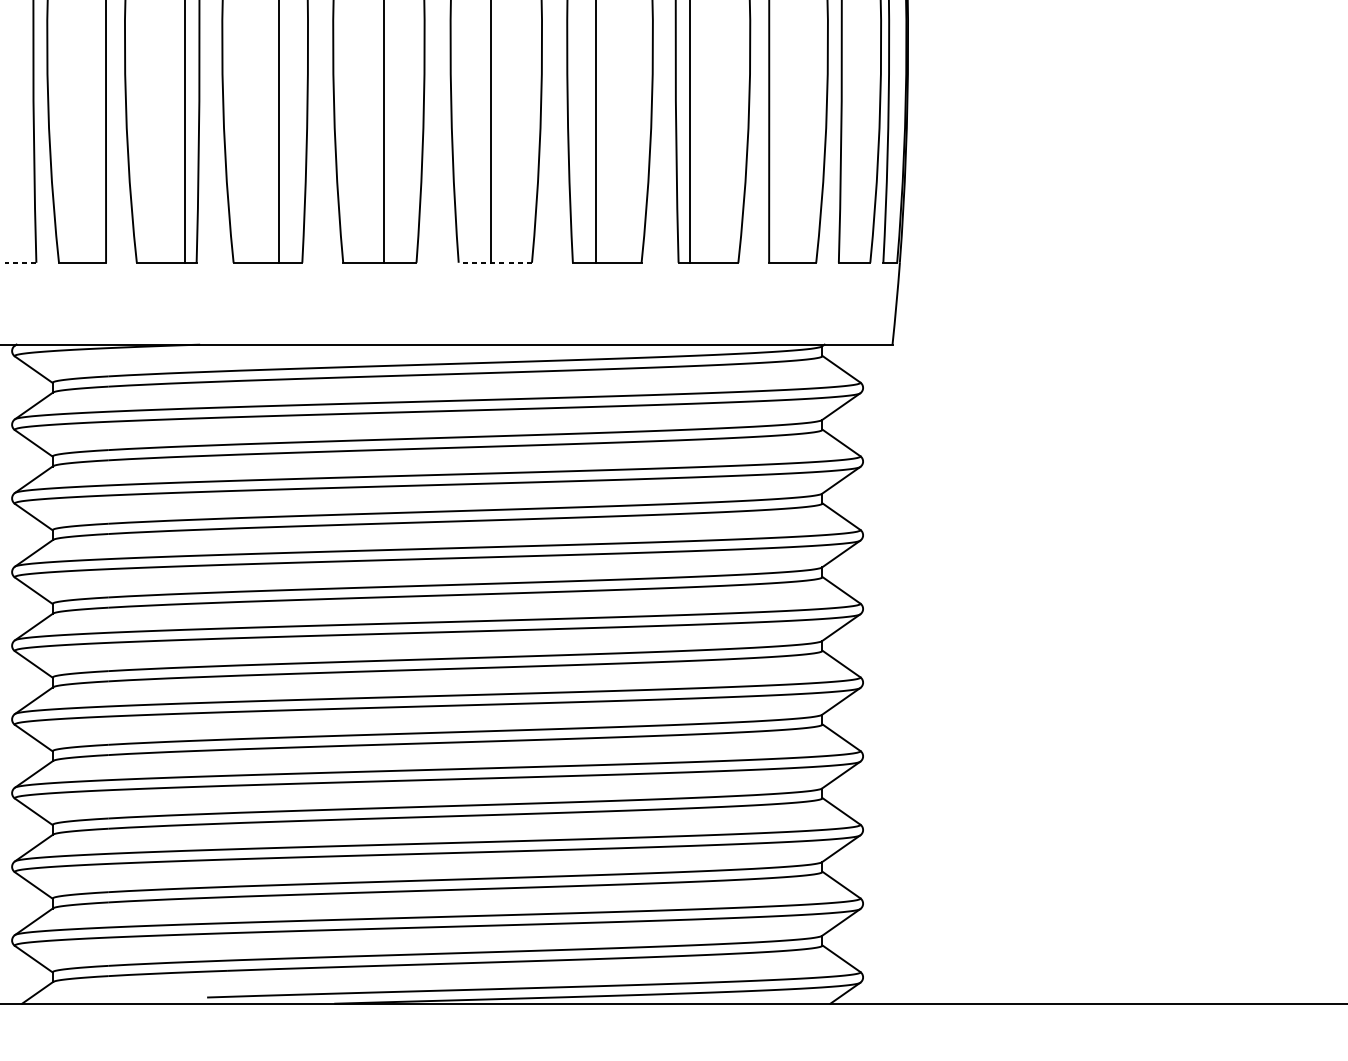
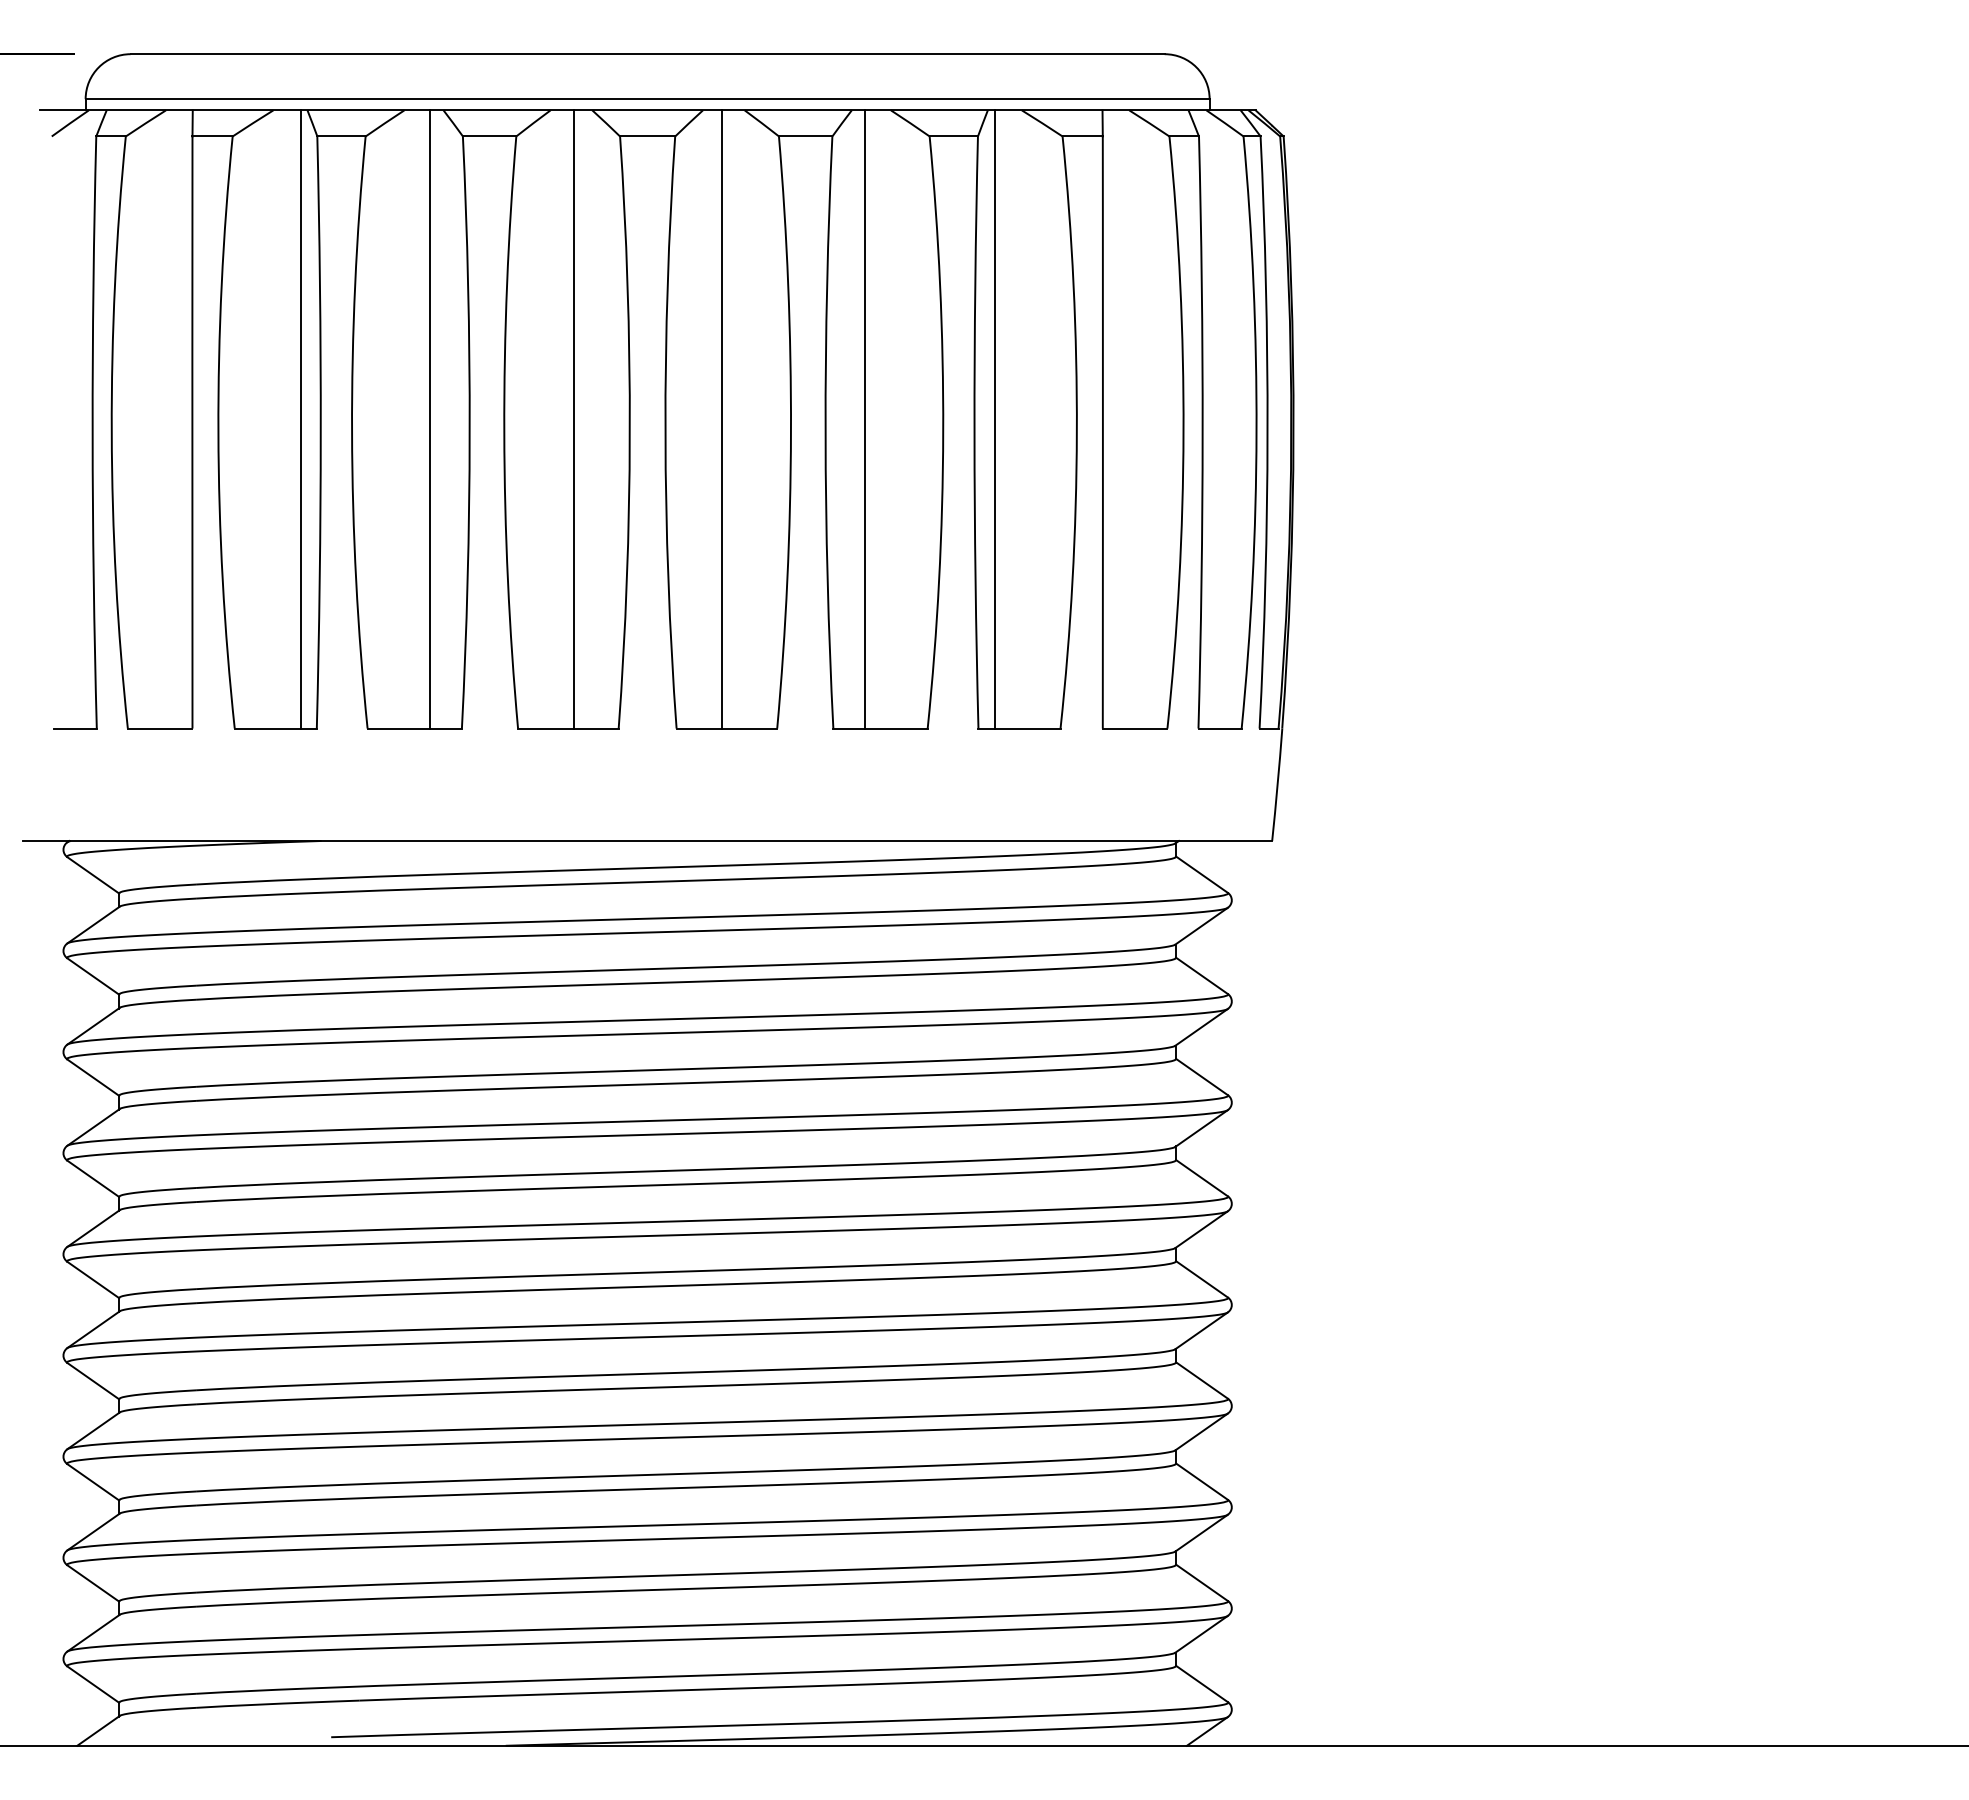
line: (20, 262) -> (75, 728), dashed -> solid
line: (495, 262) -> (726, 728), dashed -> solid

